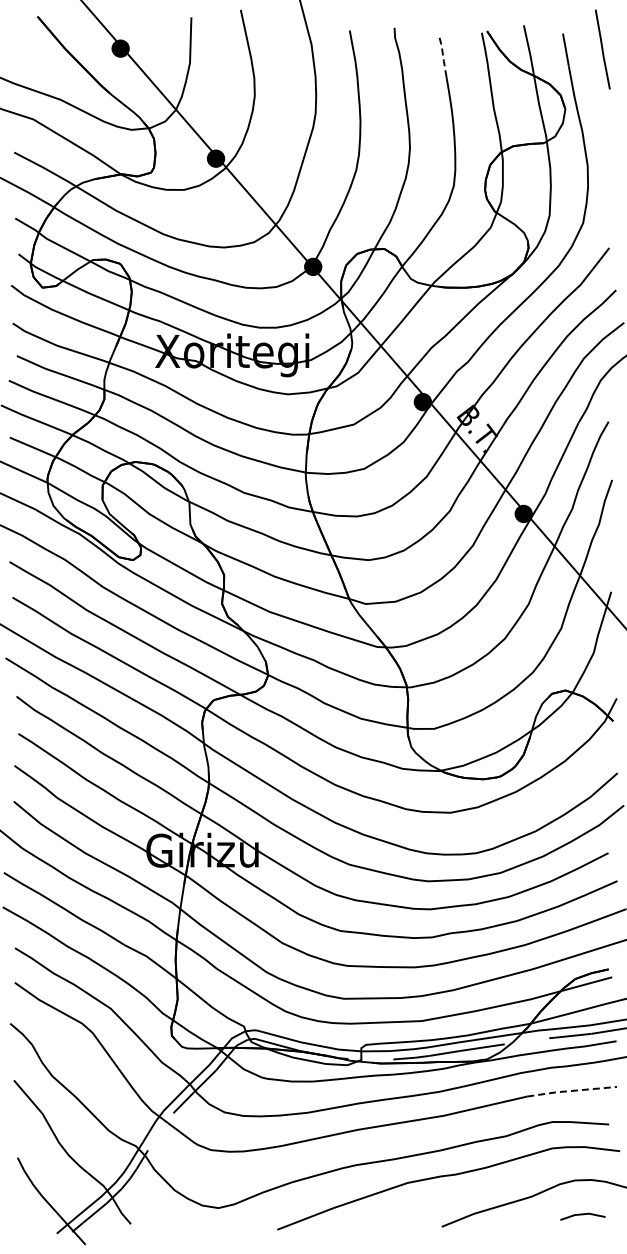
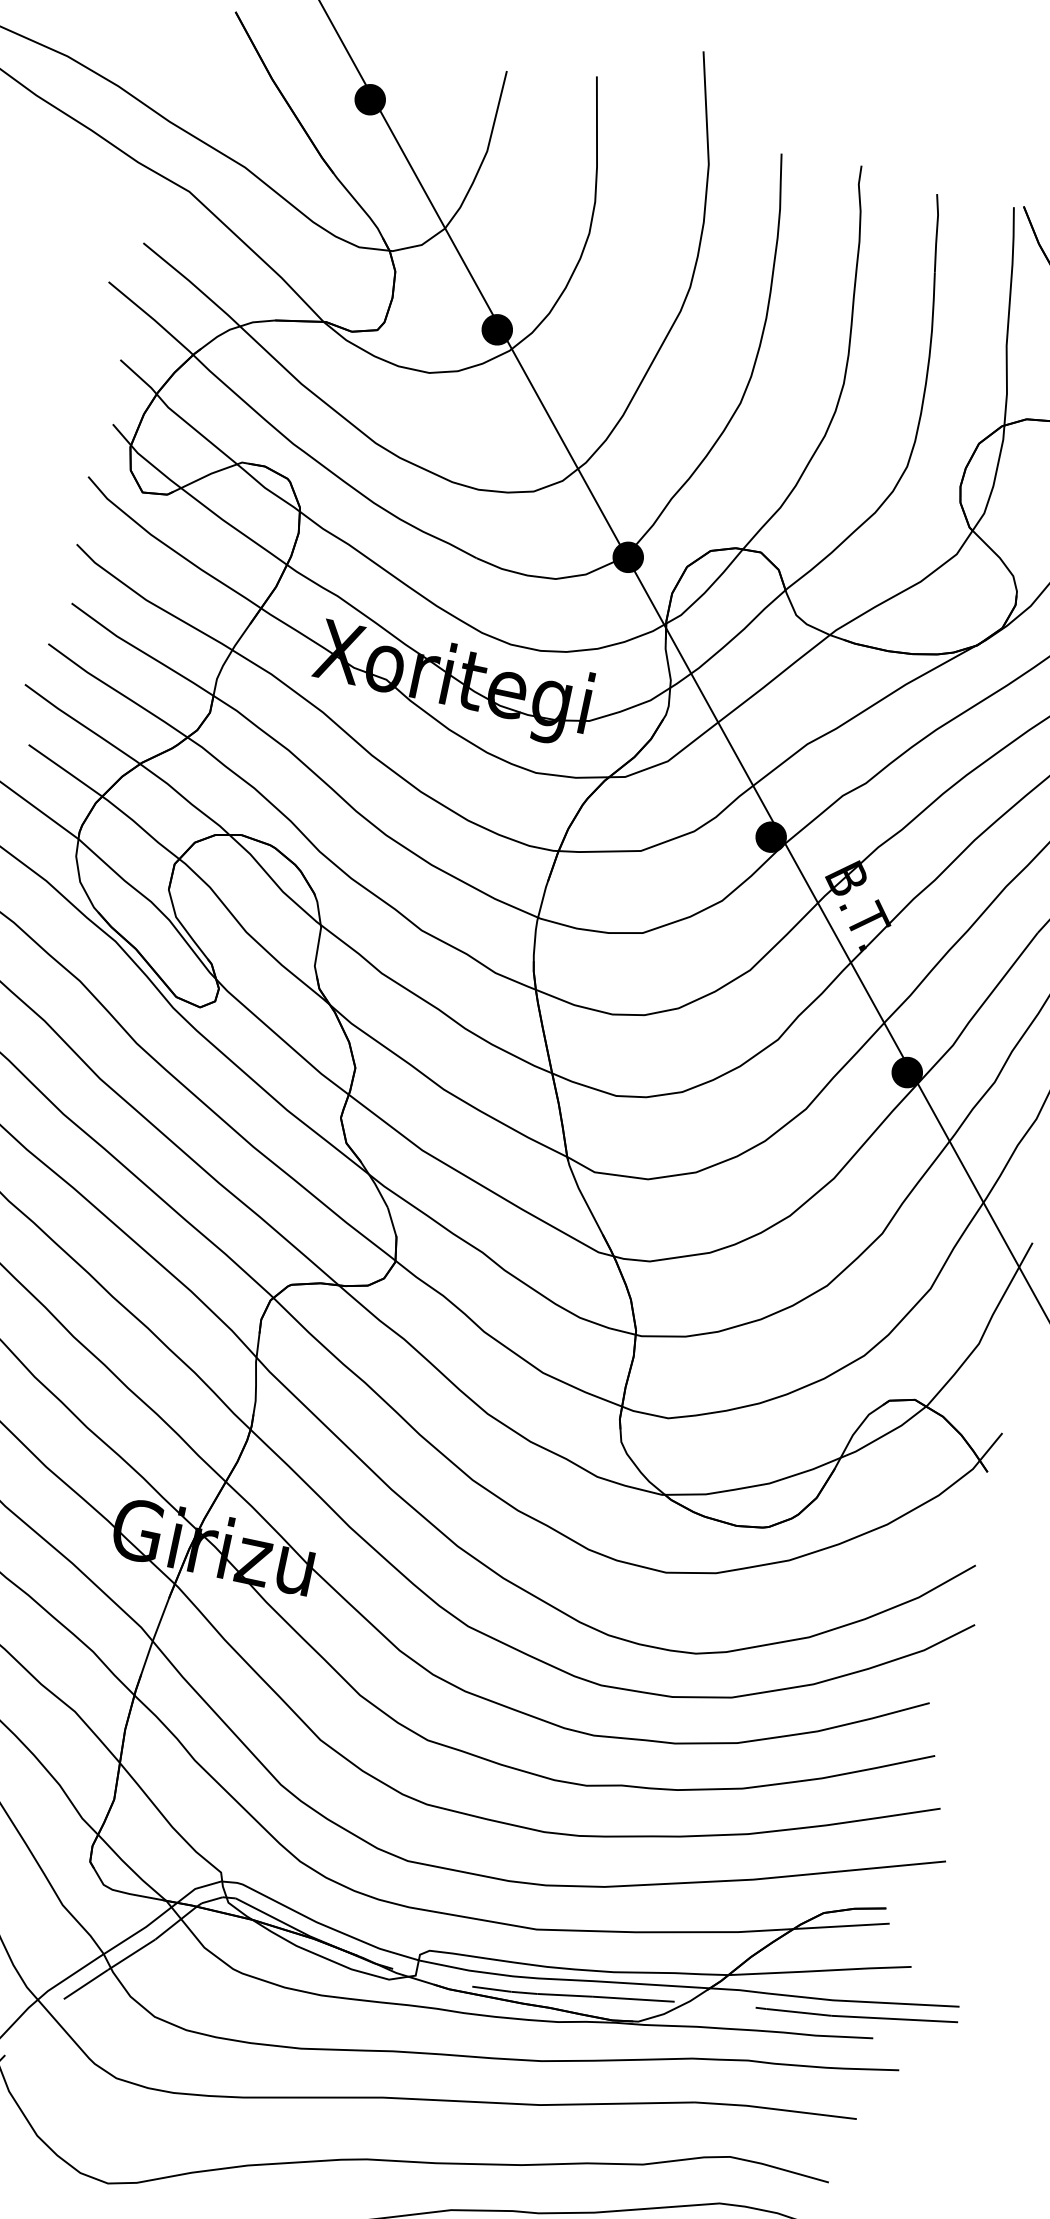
line: (443, 55) -> (937, 232), dashed -> solid
line: (571, 1090) -> (775, 2108), dashed -> solid

